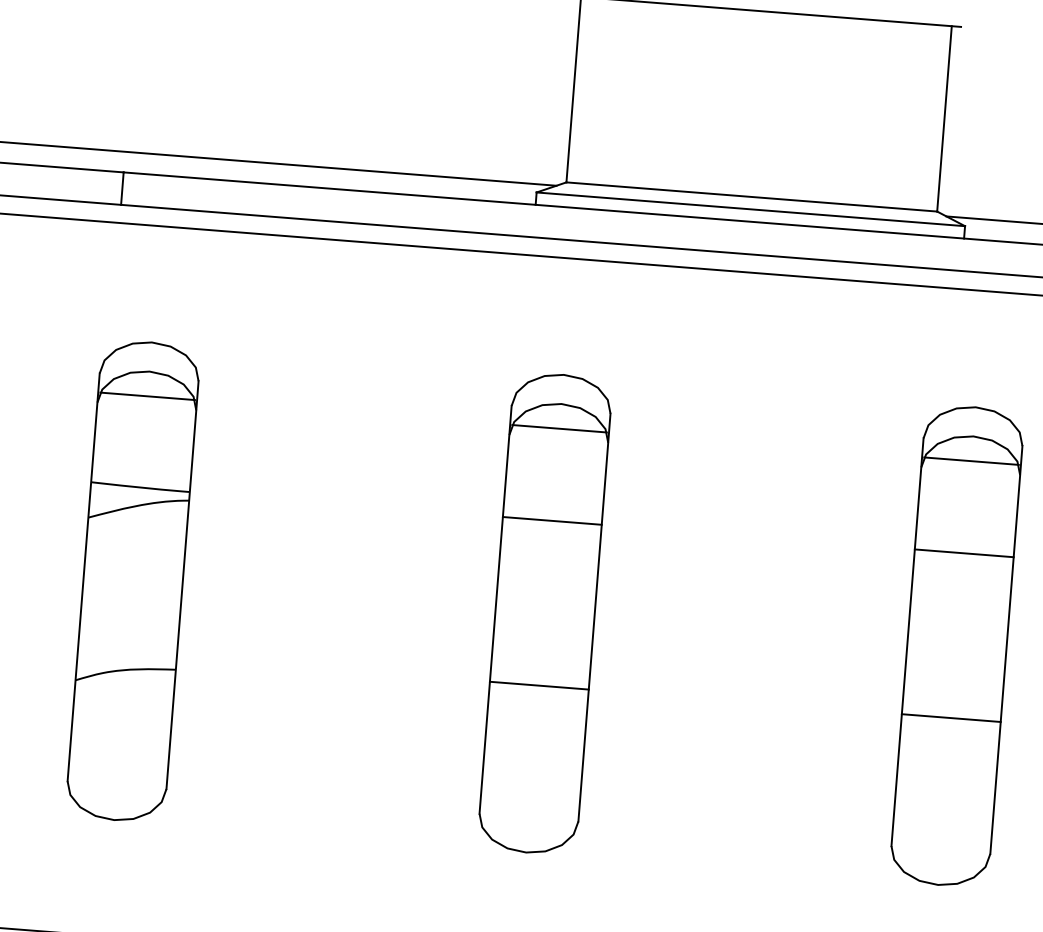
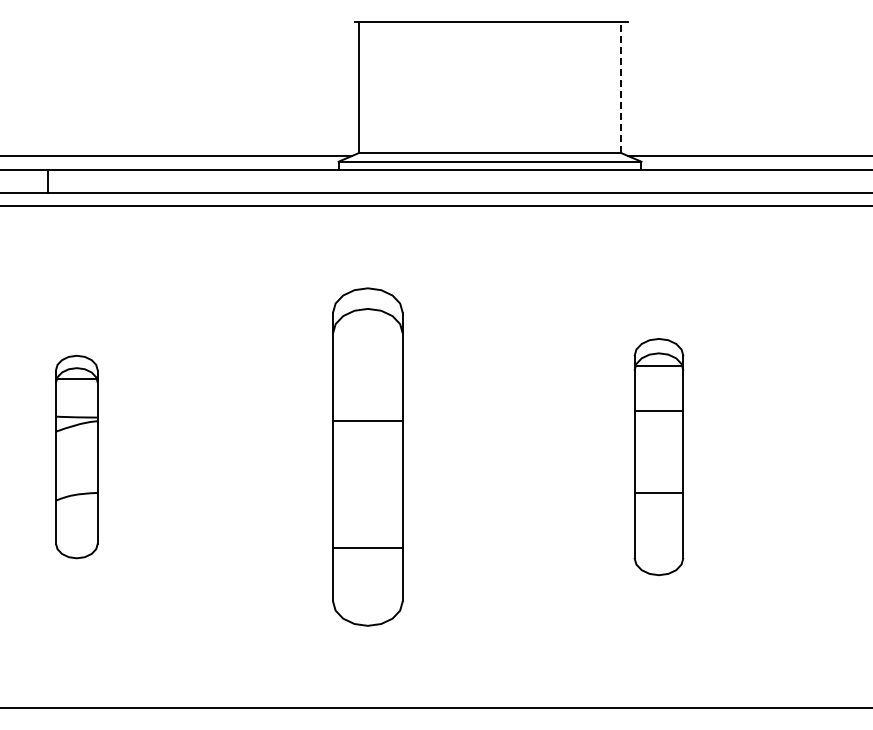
line: (945, 118) -> (621, 87), solid -> dashed
line: (559, 428) -> (367, 326), removed
line: (551, 520) -> (367, 420), moved
part: (132, 580) -> (76, 456), size x0.6
part: (956, 645) -> (658, 456), size x0.7
line: (538, 684) -> (367, 547), moved

